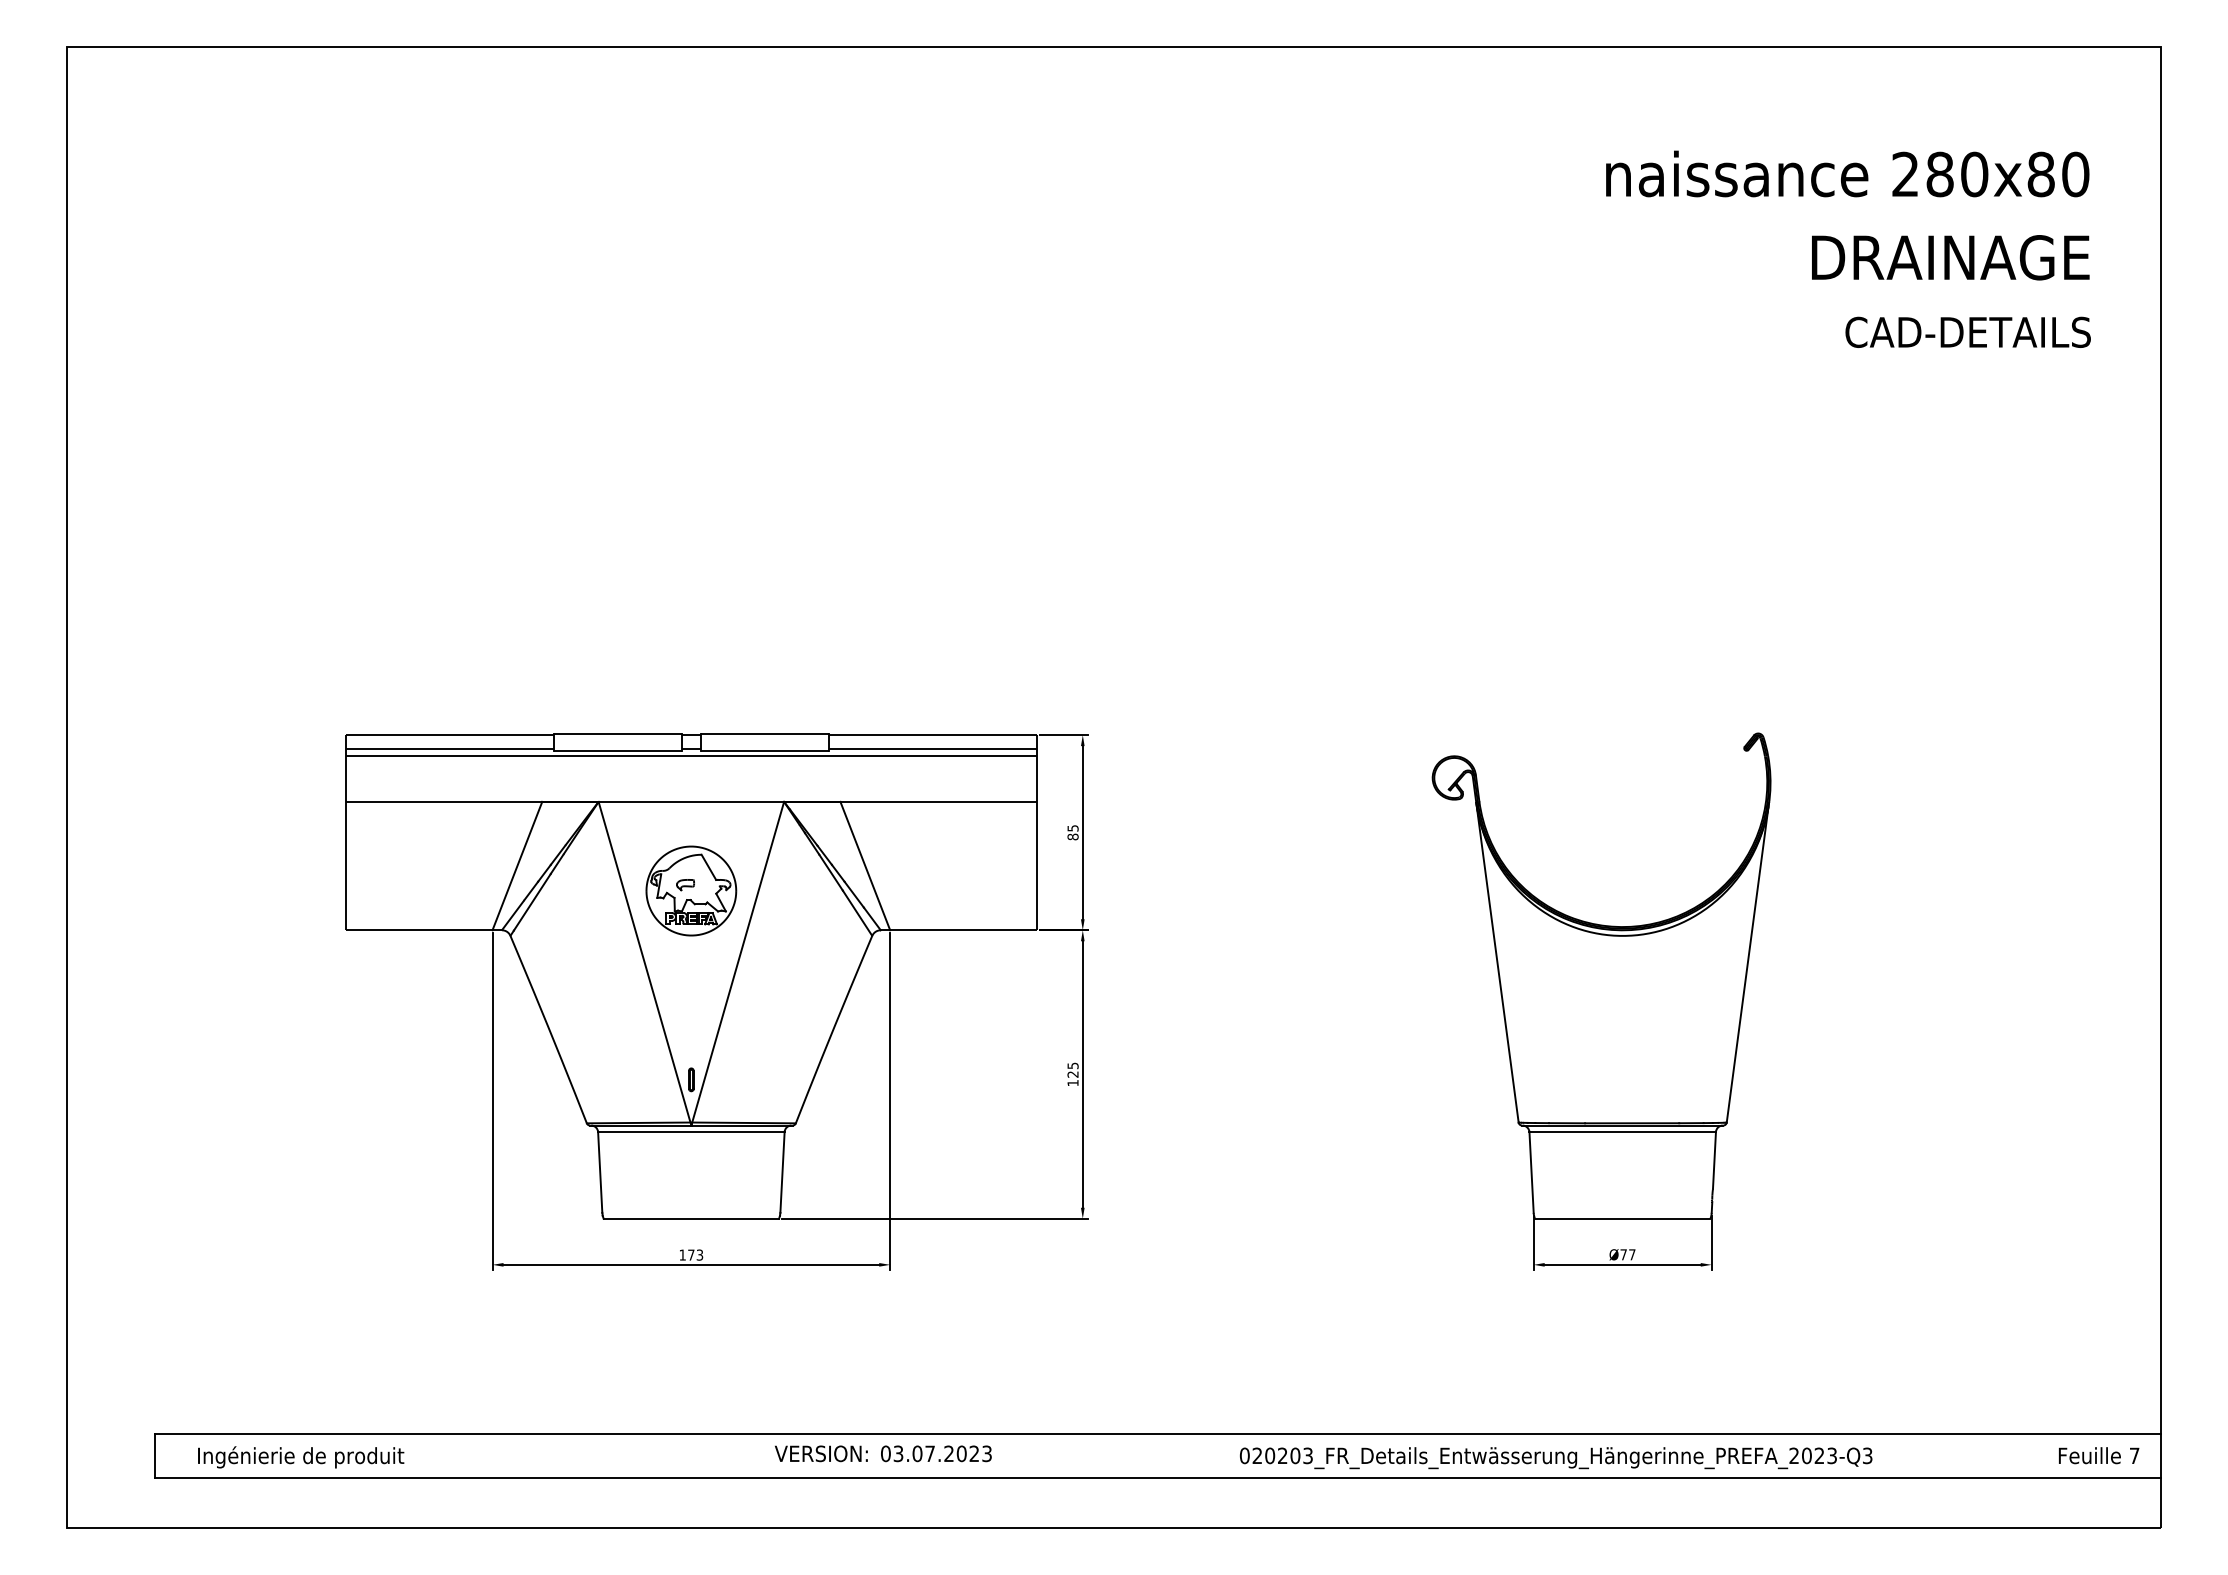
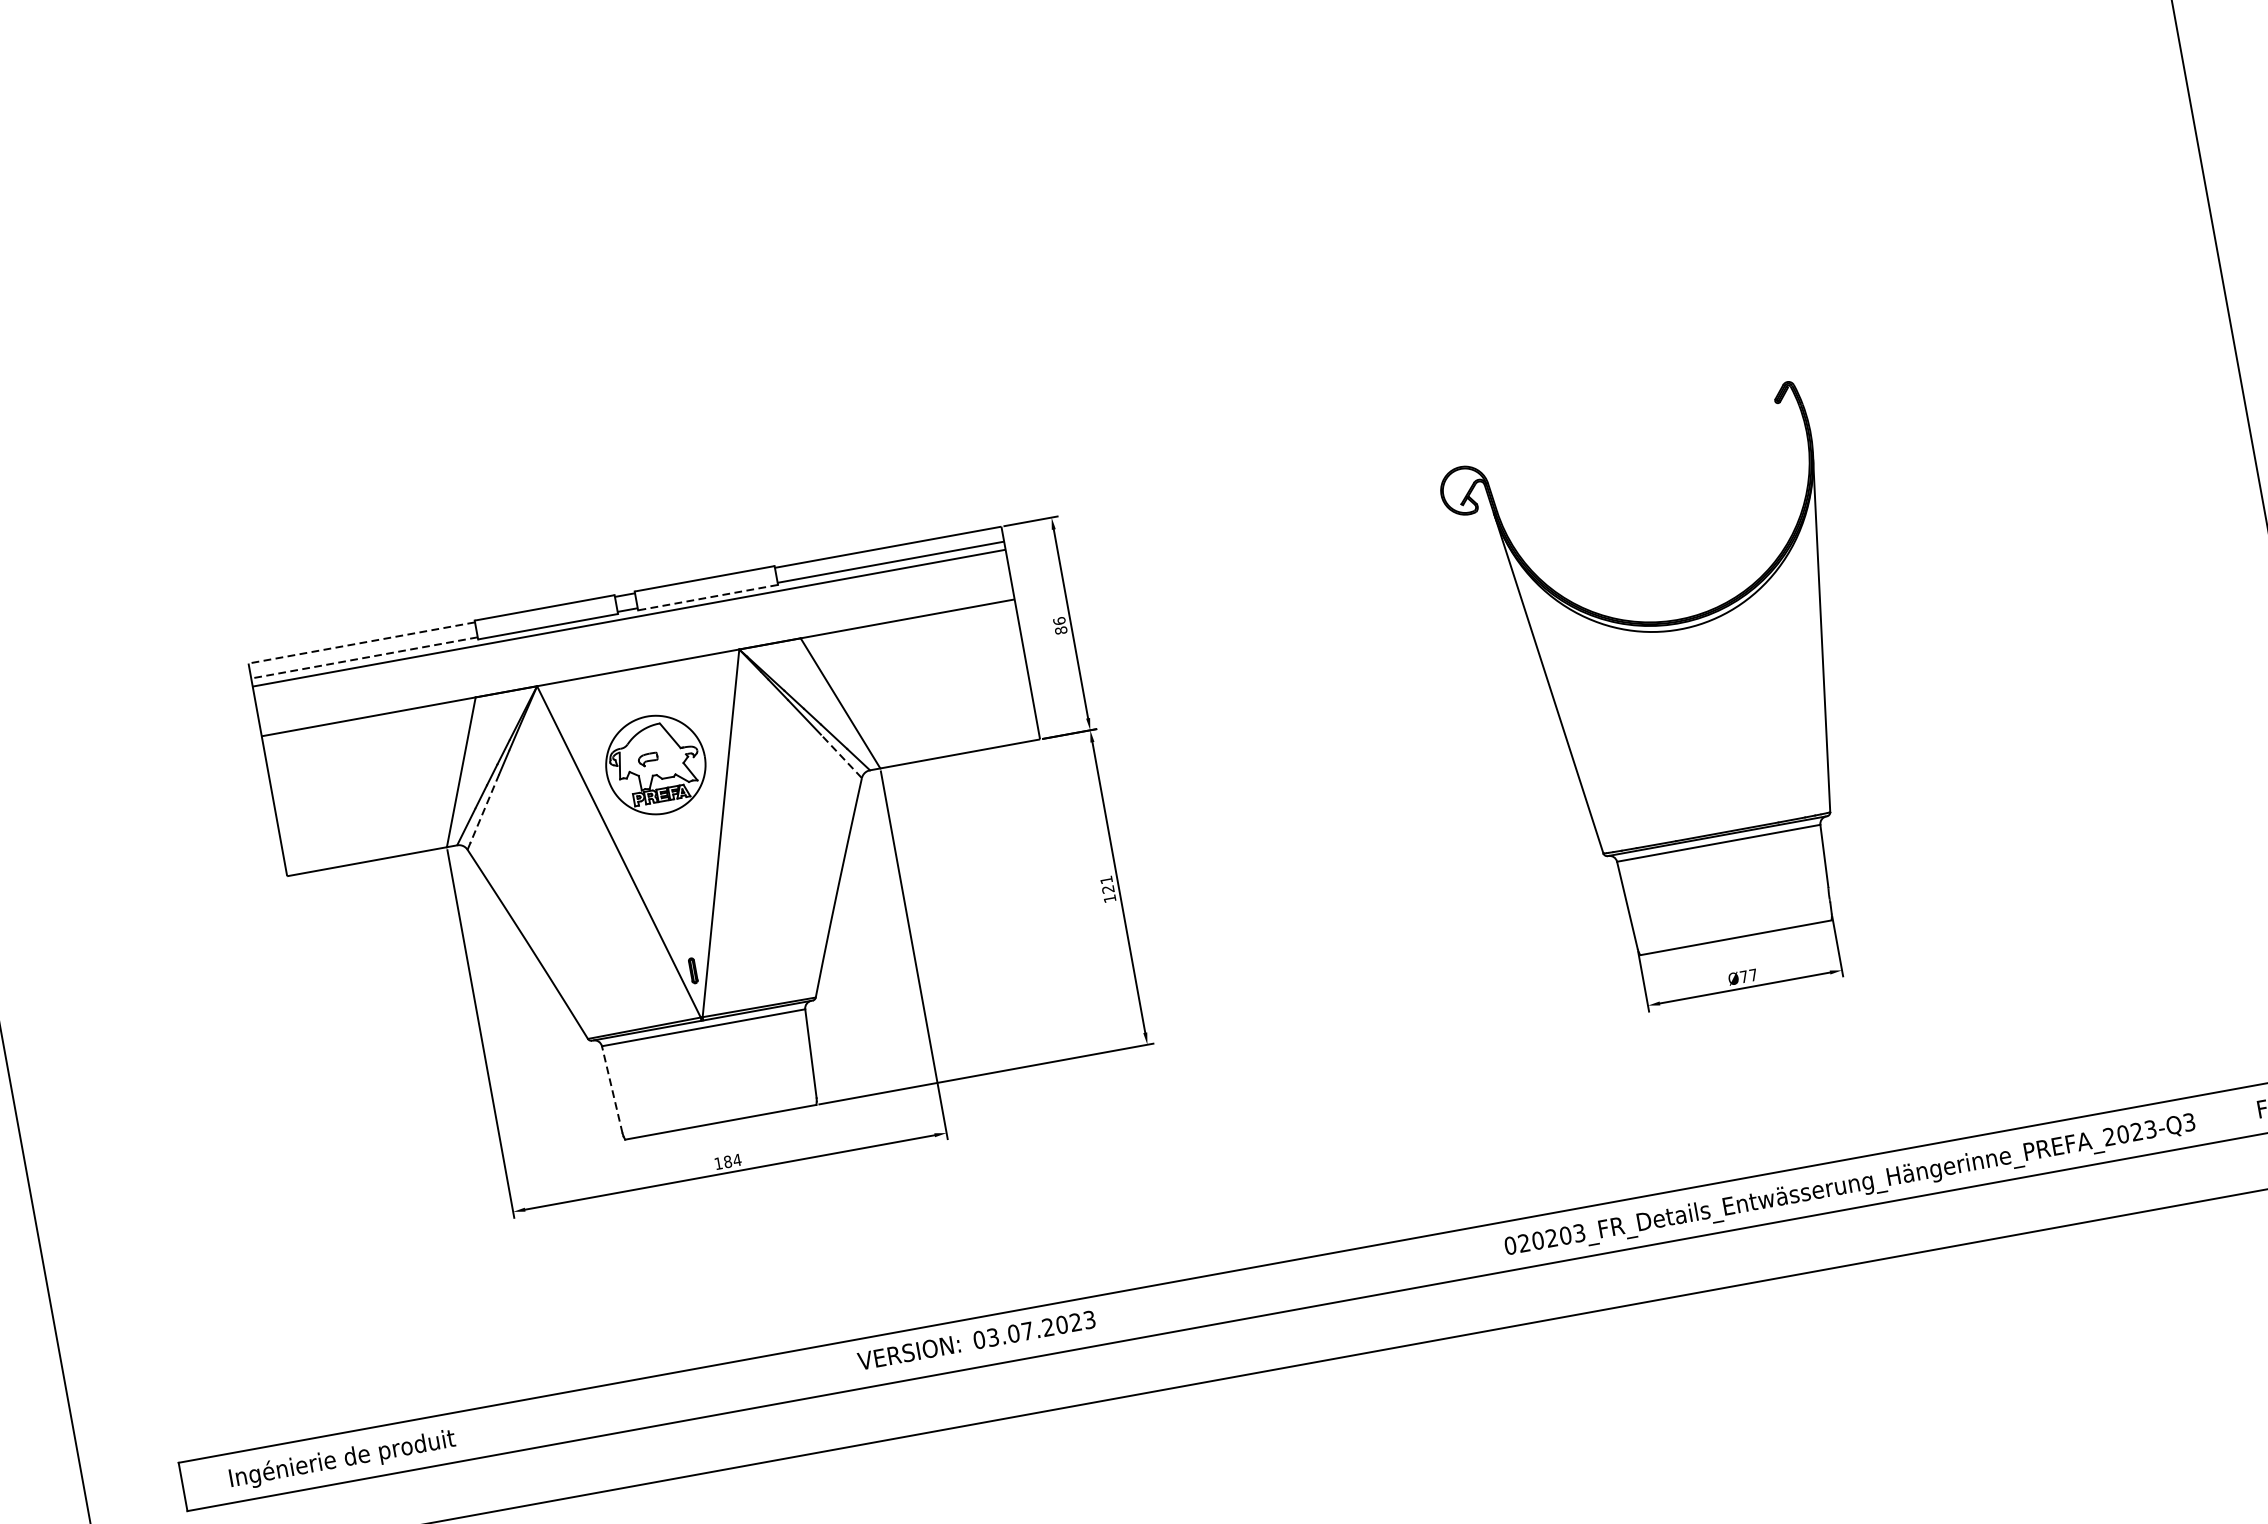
line: (449, 735) -> (361, 643), solid -> dashed
line: (449, 748) -> (364, 657), solid -> dashed
line: (764, 750) -> (707, 597), solid -> dashed
text: (1072, 828) -> (1058, 621), 85 -> 86
line: (532, 902) -> (484, 809), solid -> dashed
line: (857, 913) -> (841, 756), solid -> dashed
text: (1072, 1065) -> (1105, 879), 125 -> 121
line: (600, 1171) -> (612, 1088), solid -> dashed
text: (695, 1254) -> (732, 1160), 173 -> 184
text: (1556, 1458) -> (1850, 1186), moved

